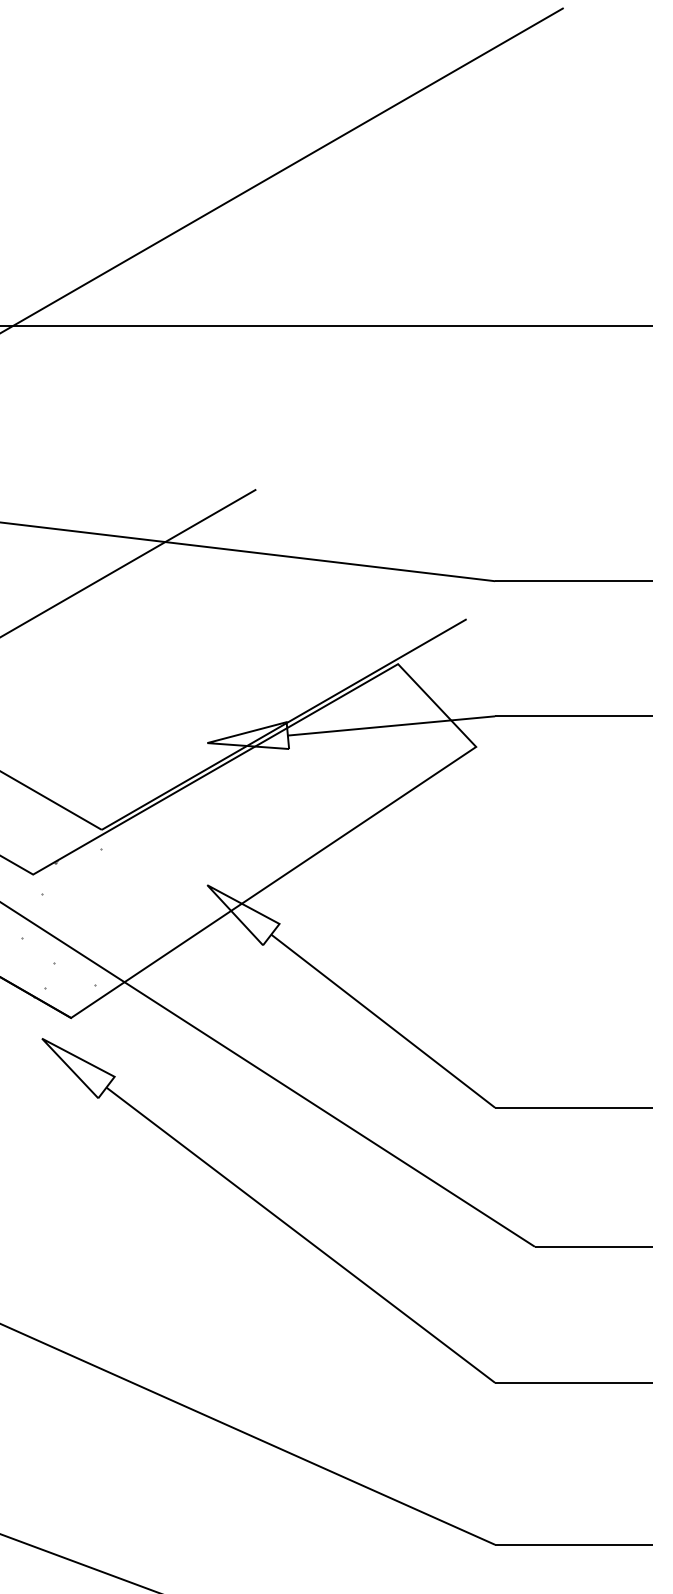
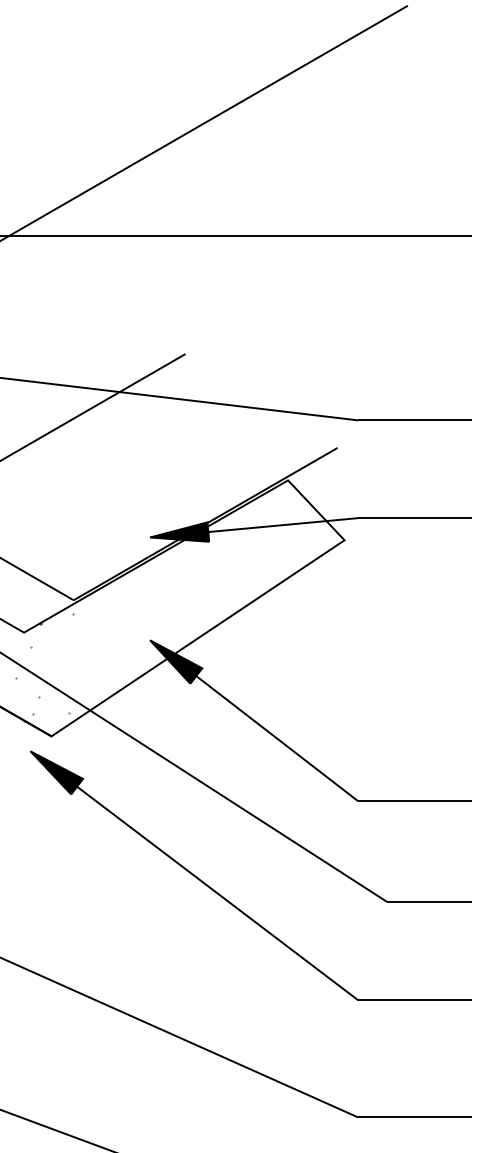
fill: (248, 735) -> (179, 532), added
fill: (243, 915) -> (176, 662), added
fill: (78, 1068) -> (56, 772), added

